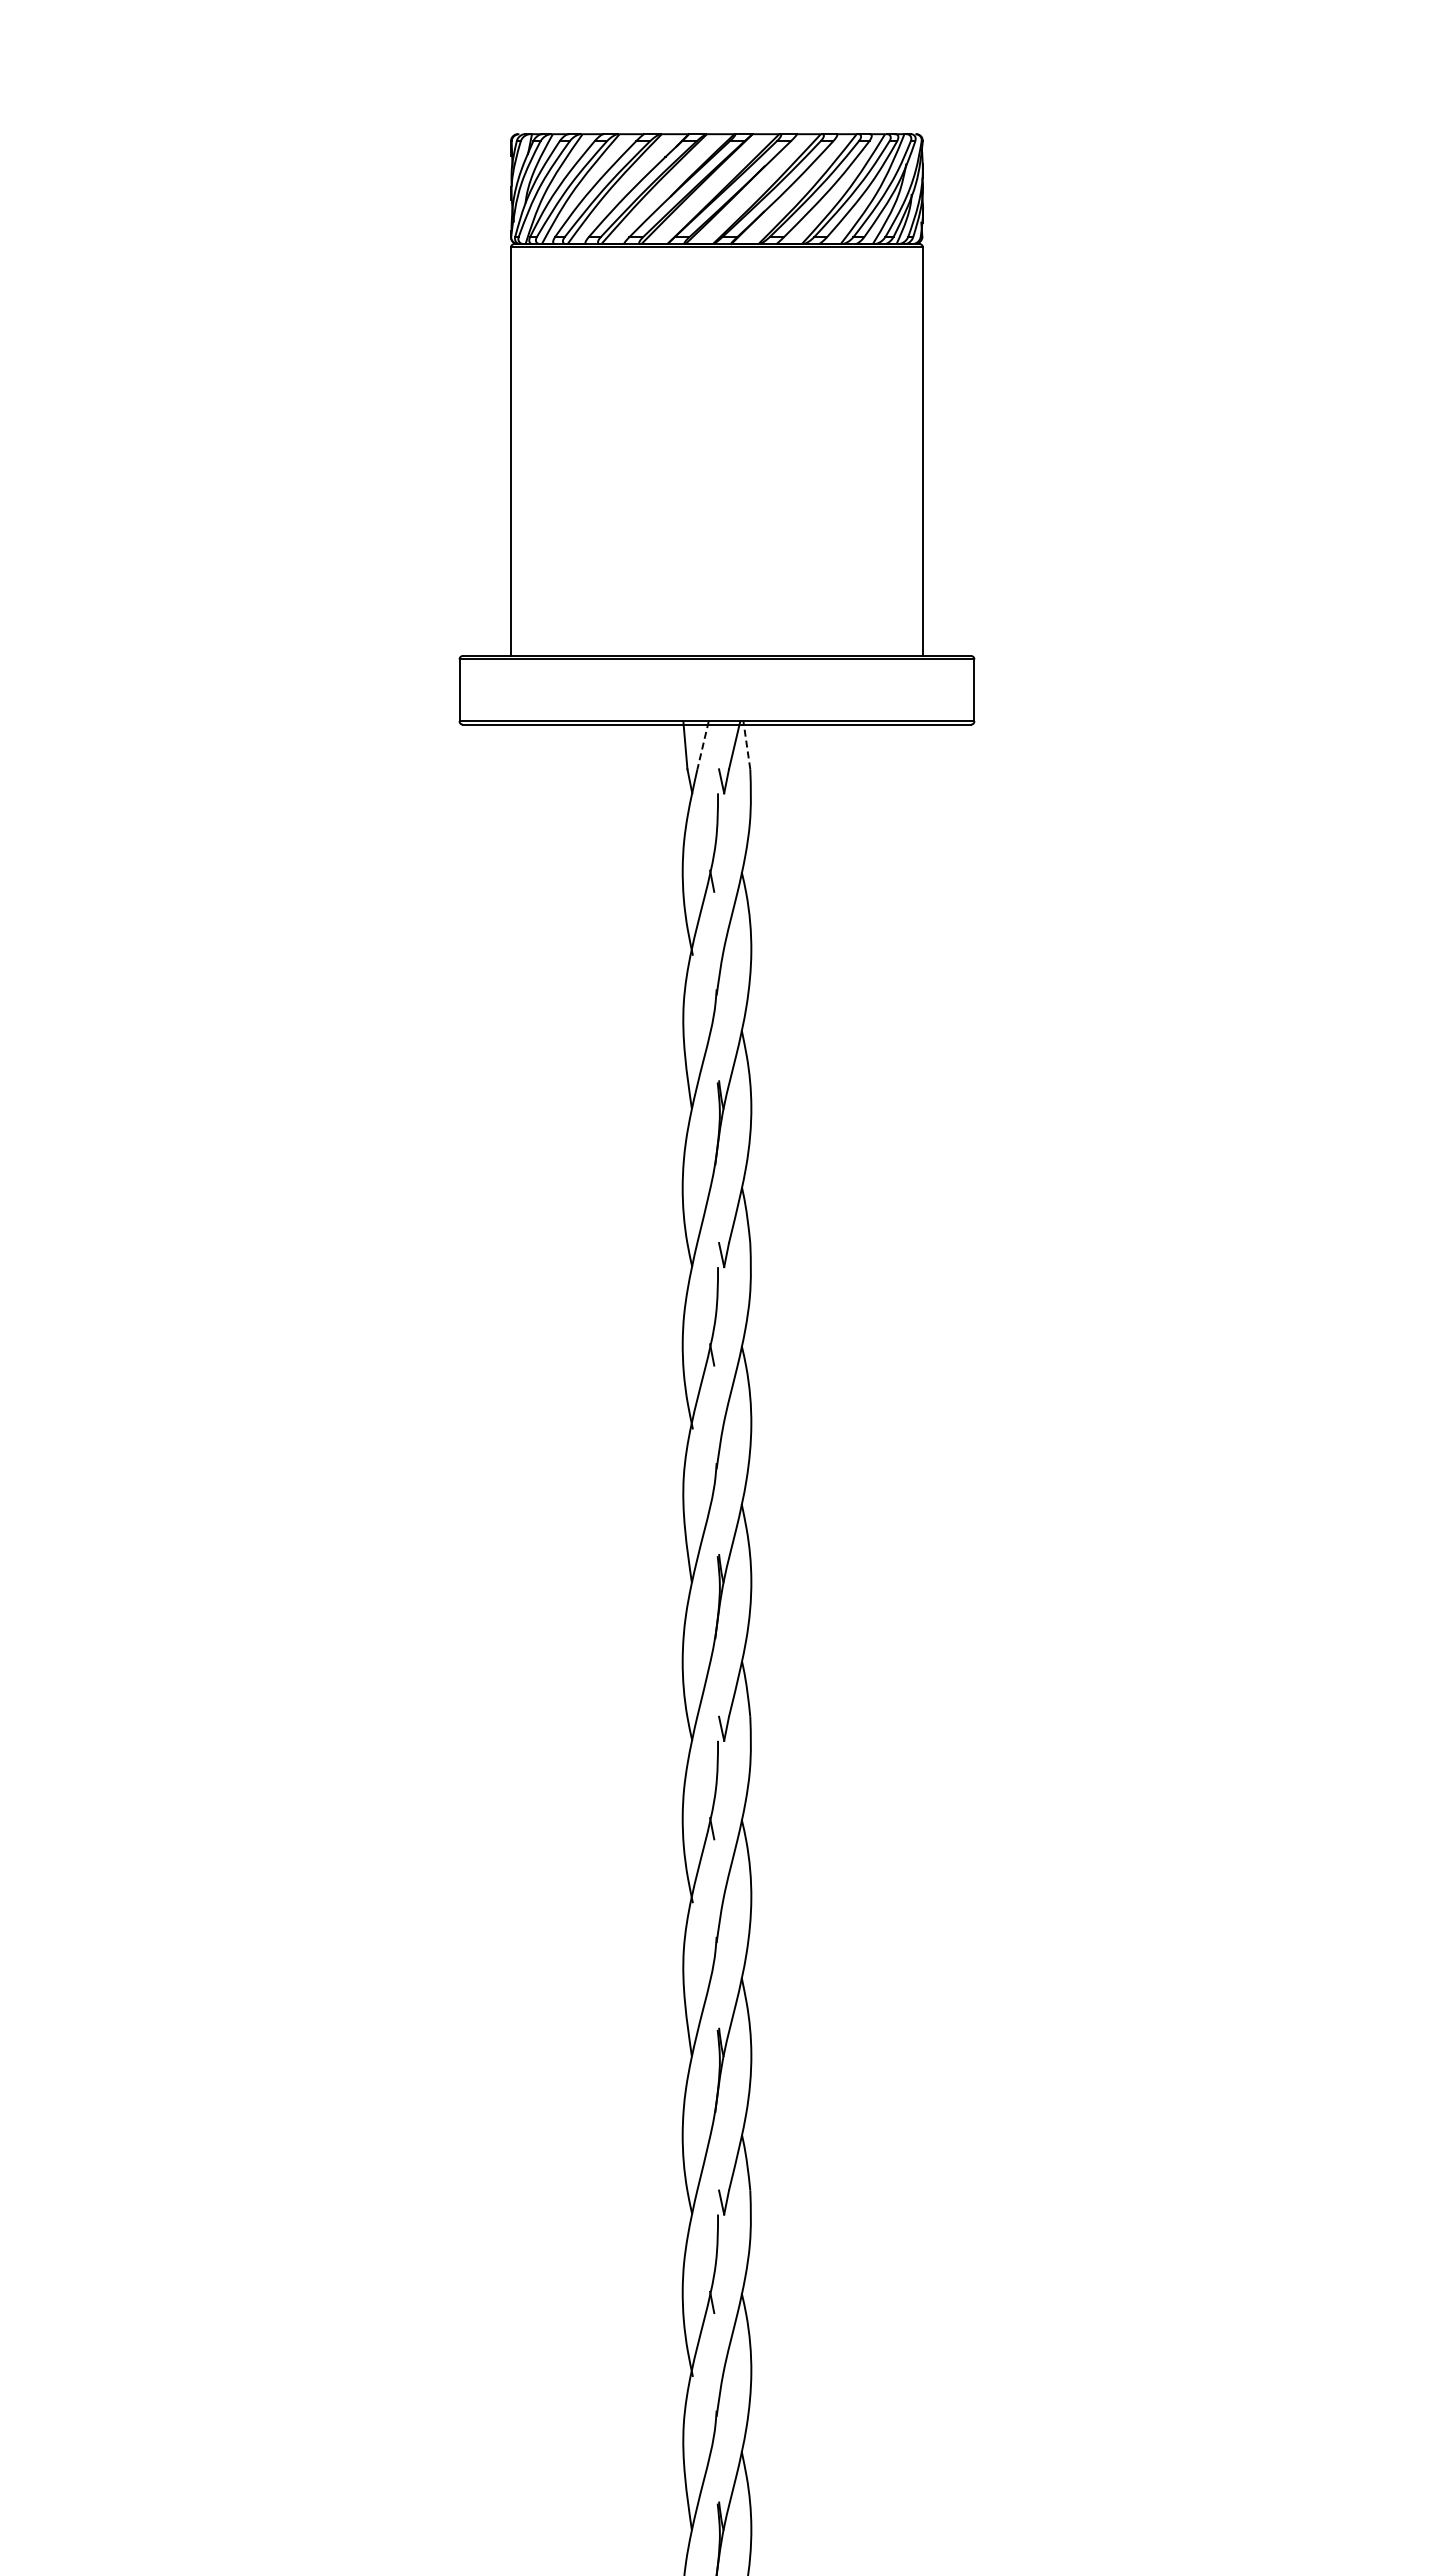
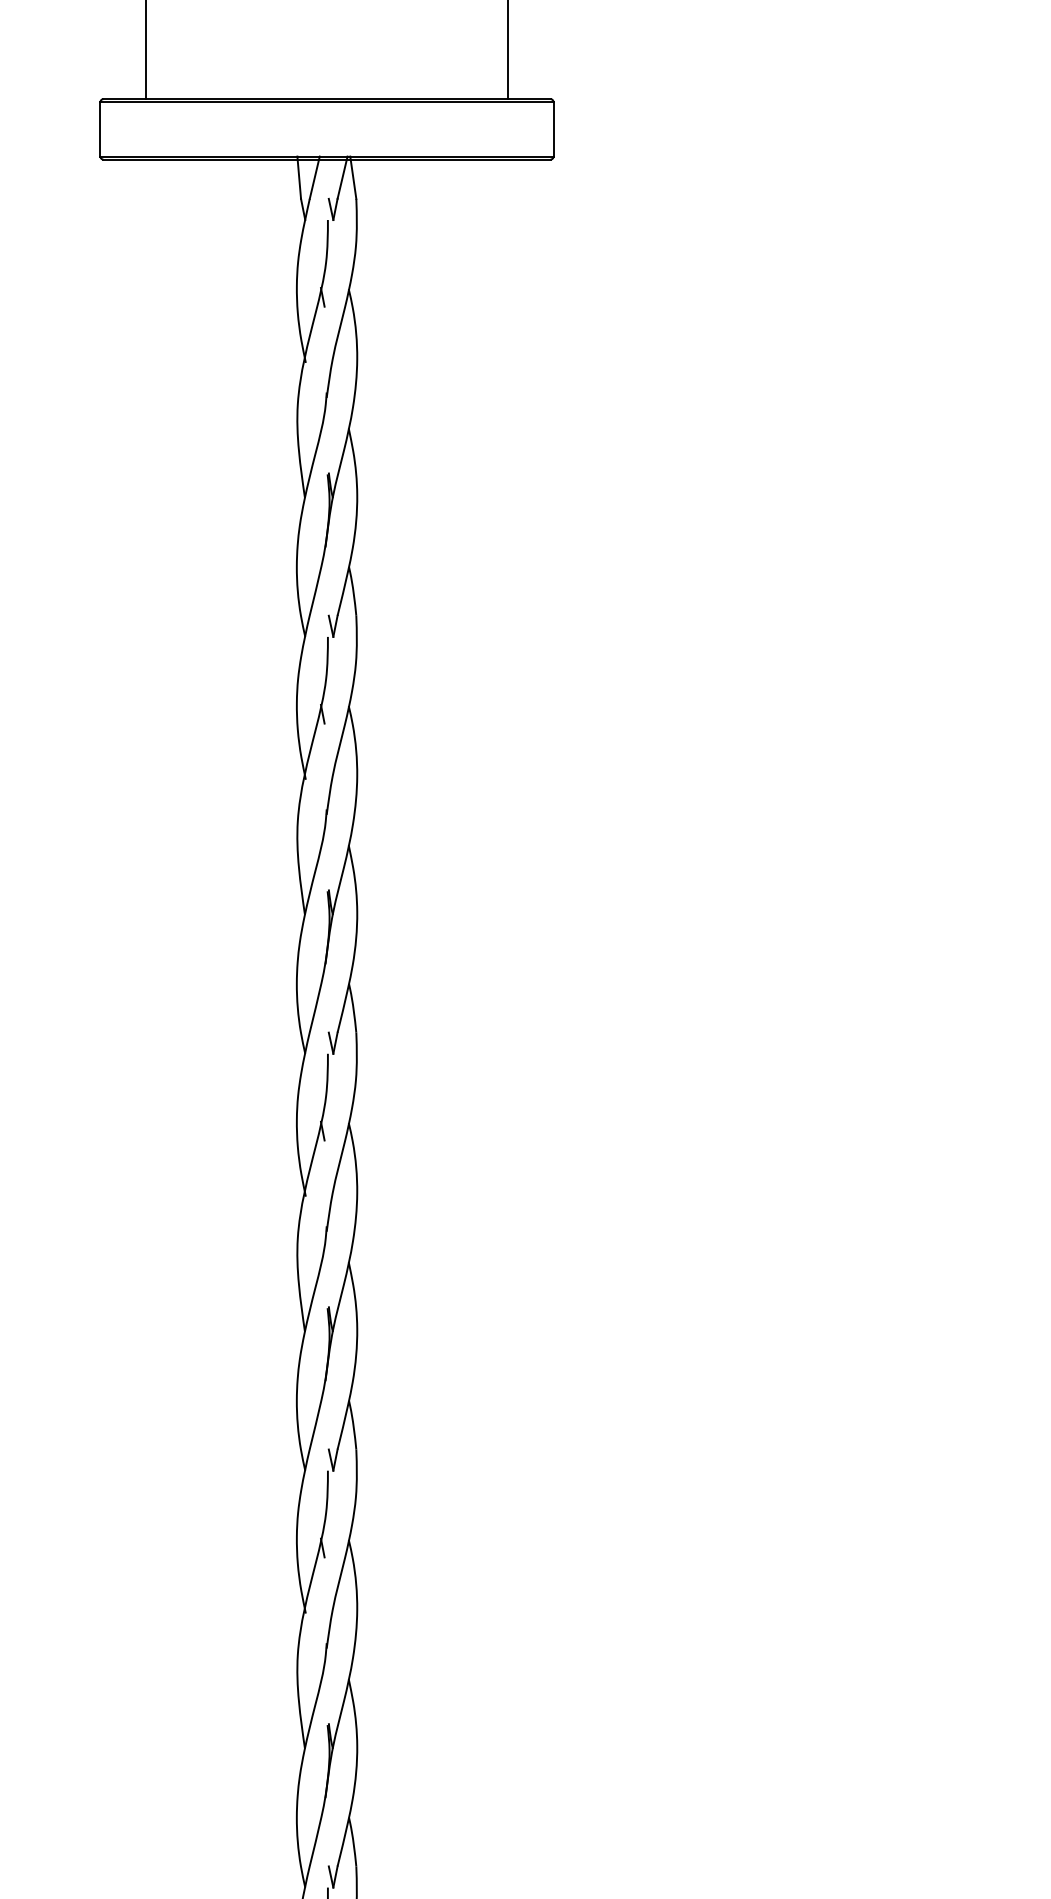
line: (746, 744) -> (352, 177), dashed -> solid
line: (703, 745) -> (315, 177), dashed -> solid

